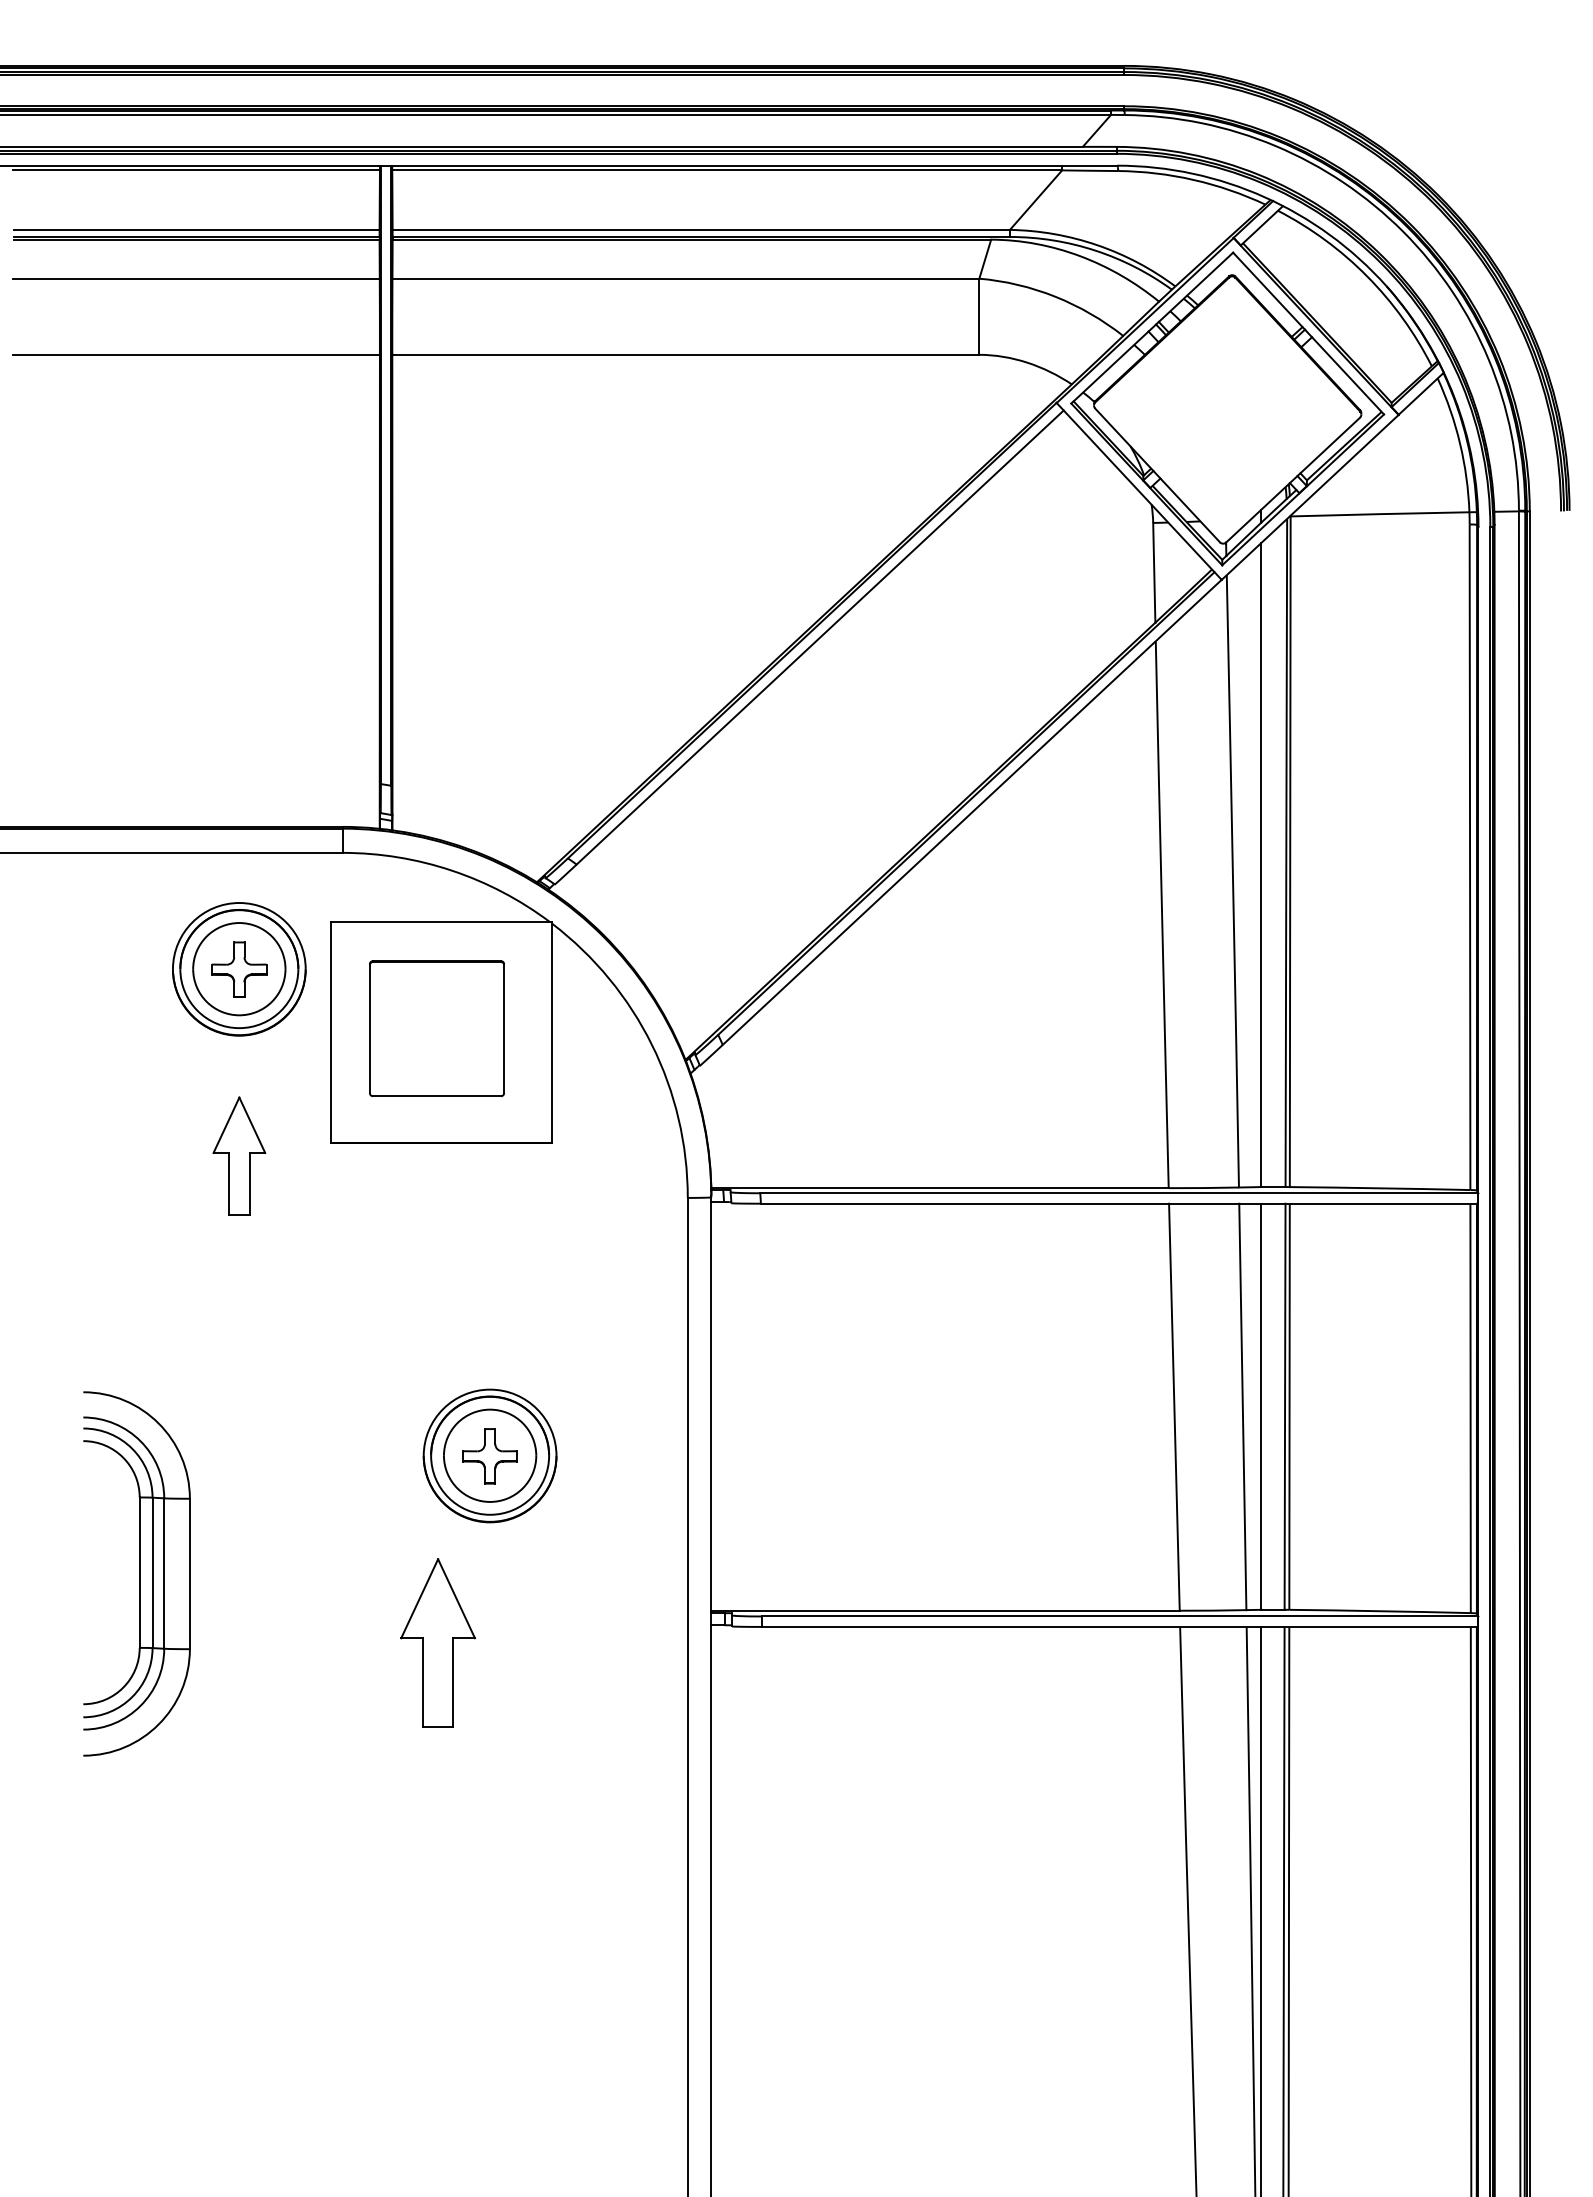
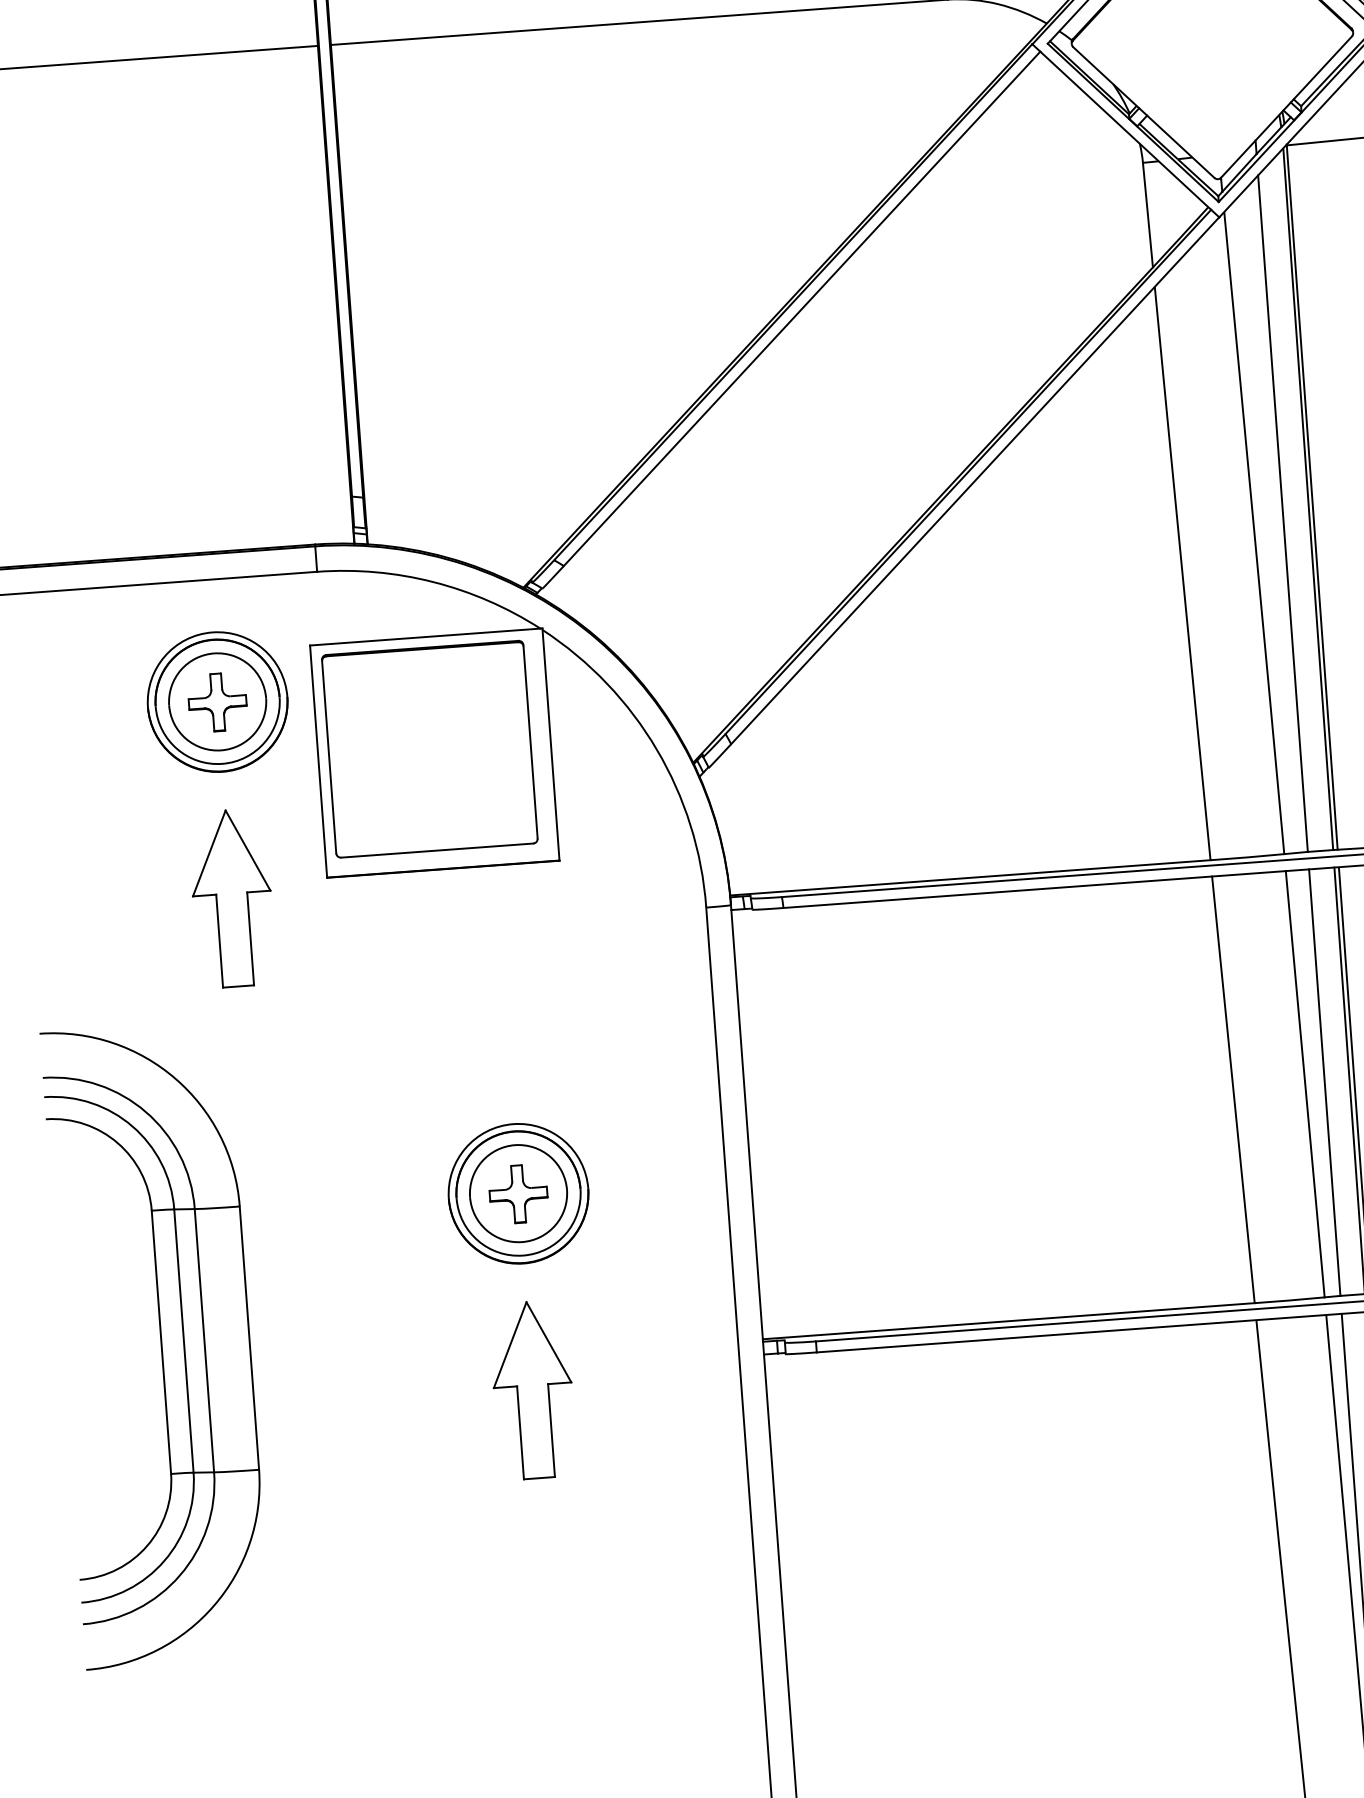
part: (436, 1028) -> (429, 749), size x1.43
part: (239, 1155) -> (232, 897), size x1.43
part: (136, 1573) -> (156, 1344), size x1.67
part: (437, 1642) -> (532, 1389), moved

